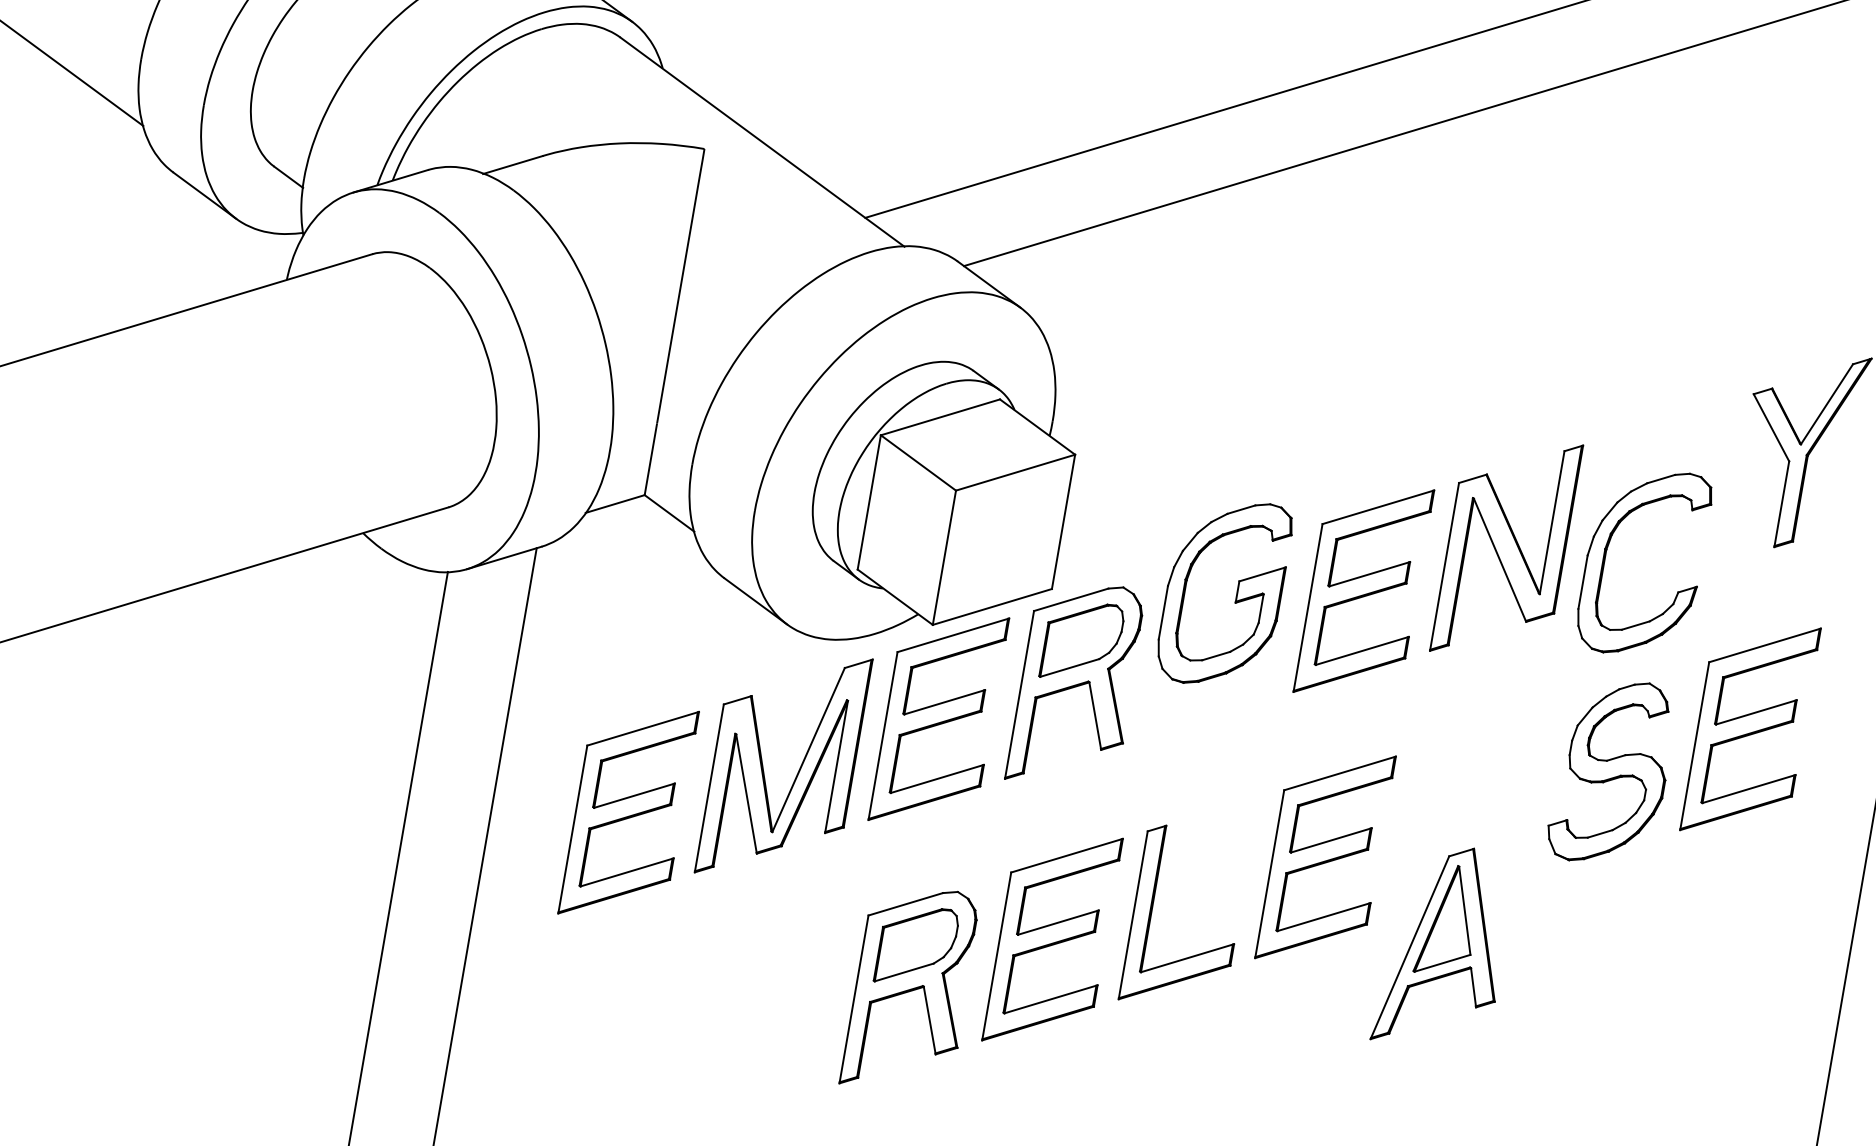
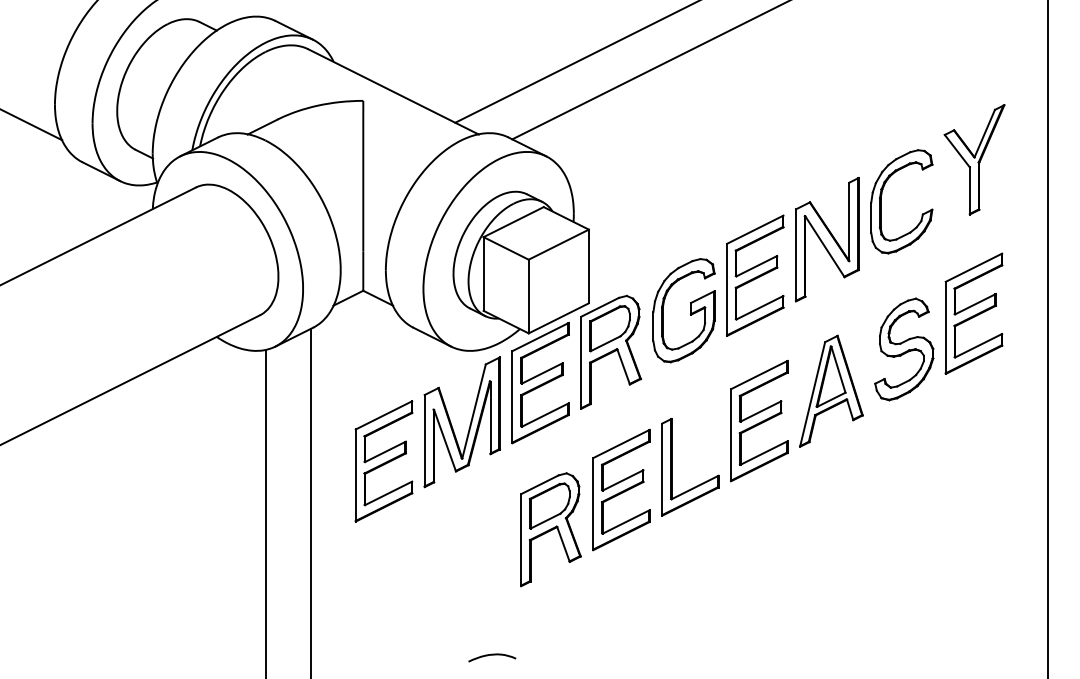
part: (1606, 555) -> (881, 201), moved
part: (1236, 594) -> (690, 310), moved
part: (1445, 946) -> (831, 390), moved

